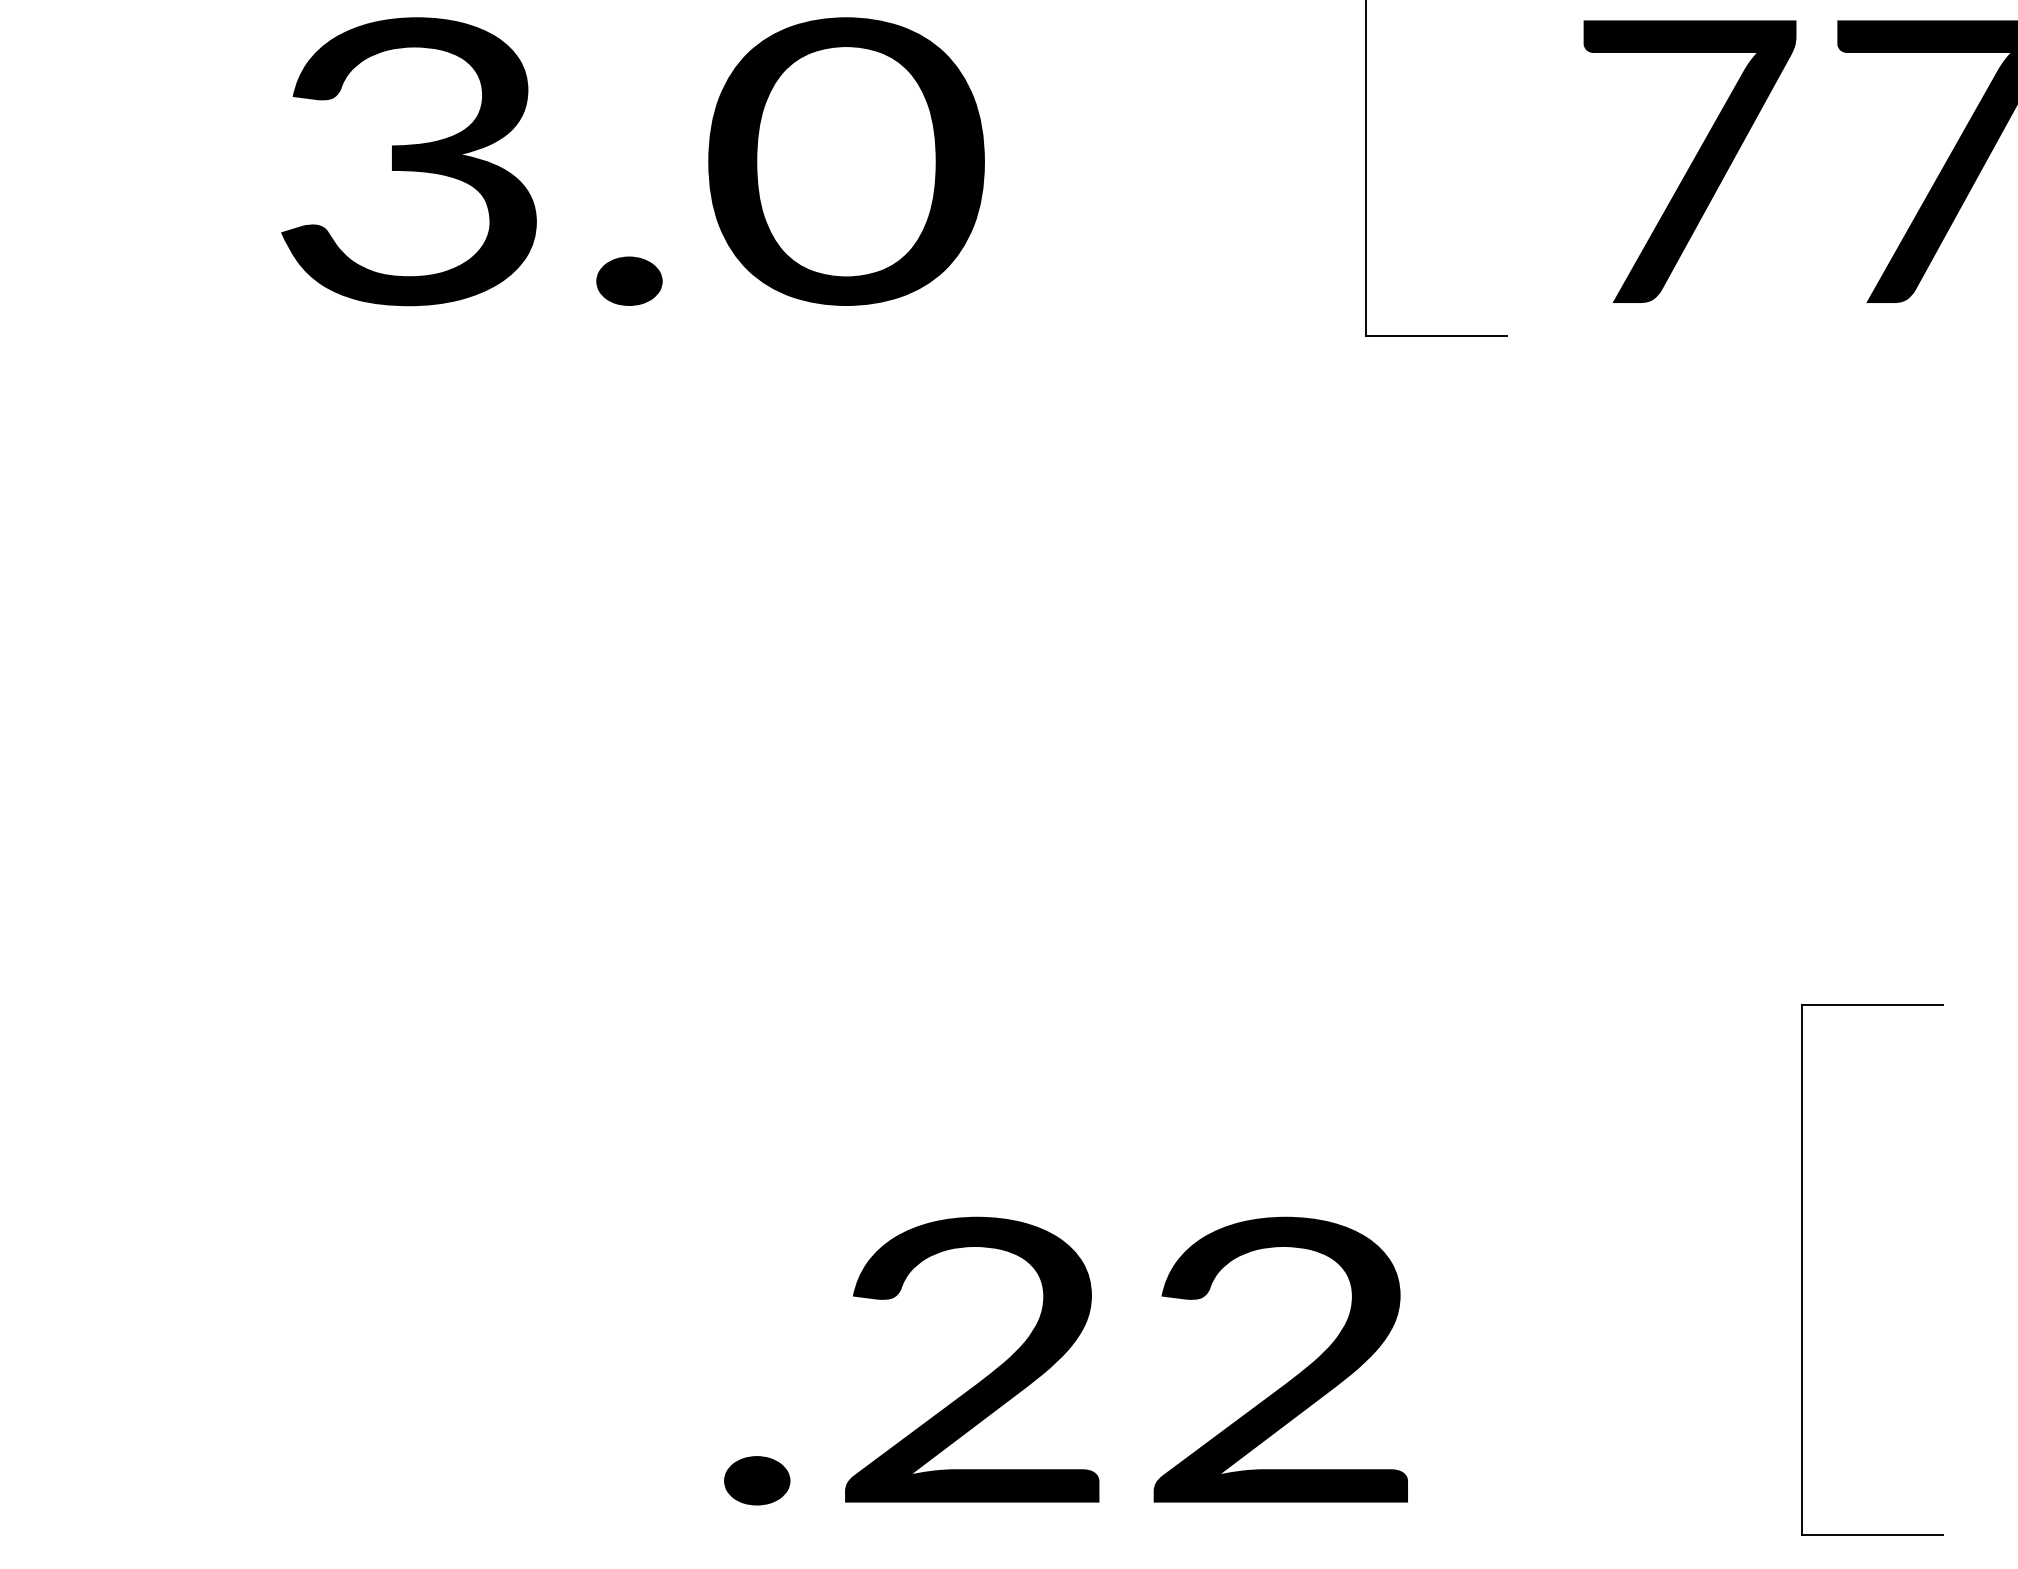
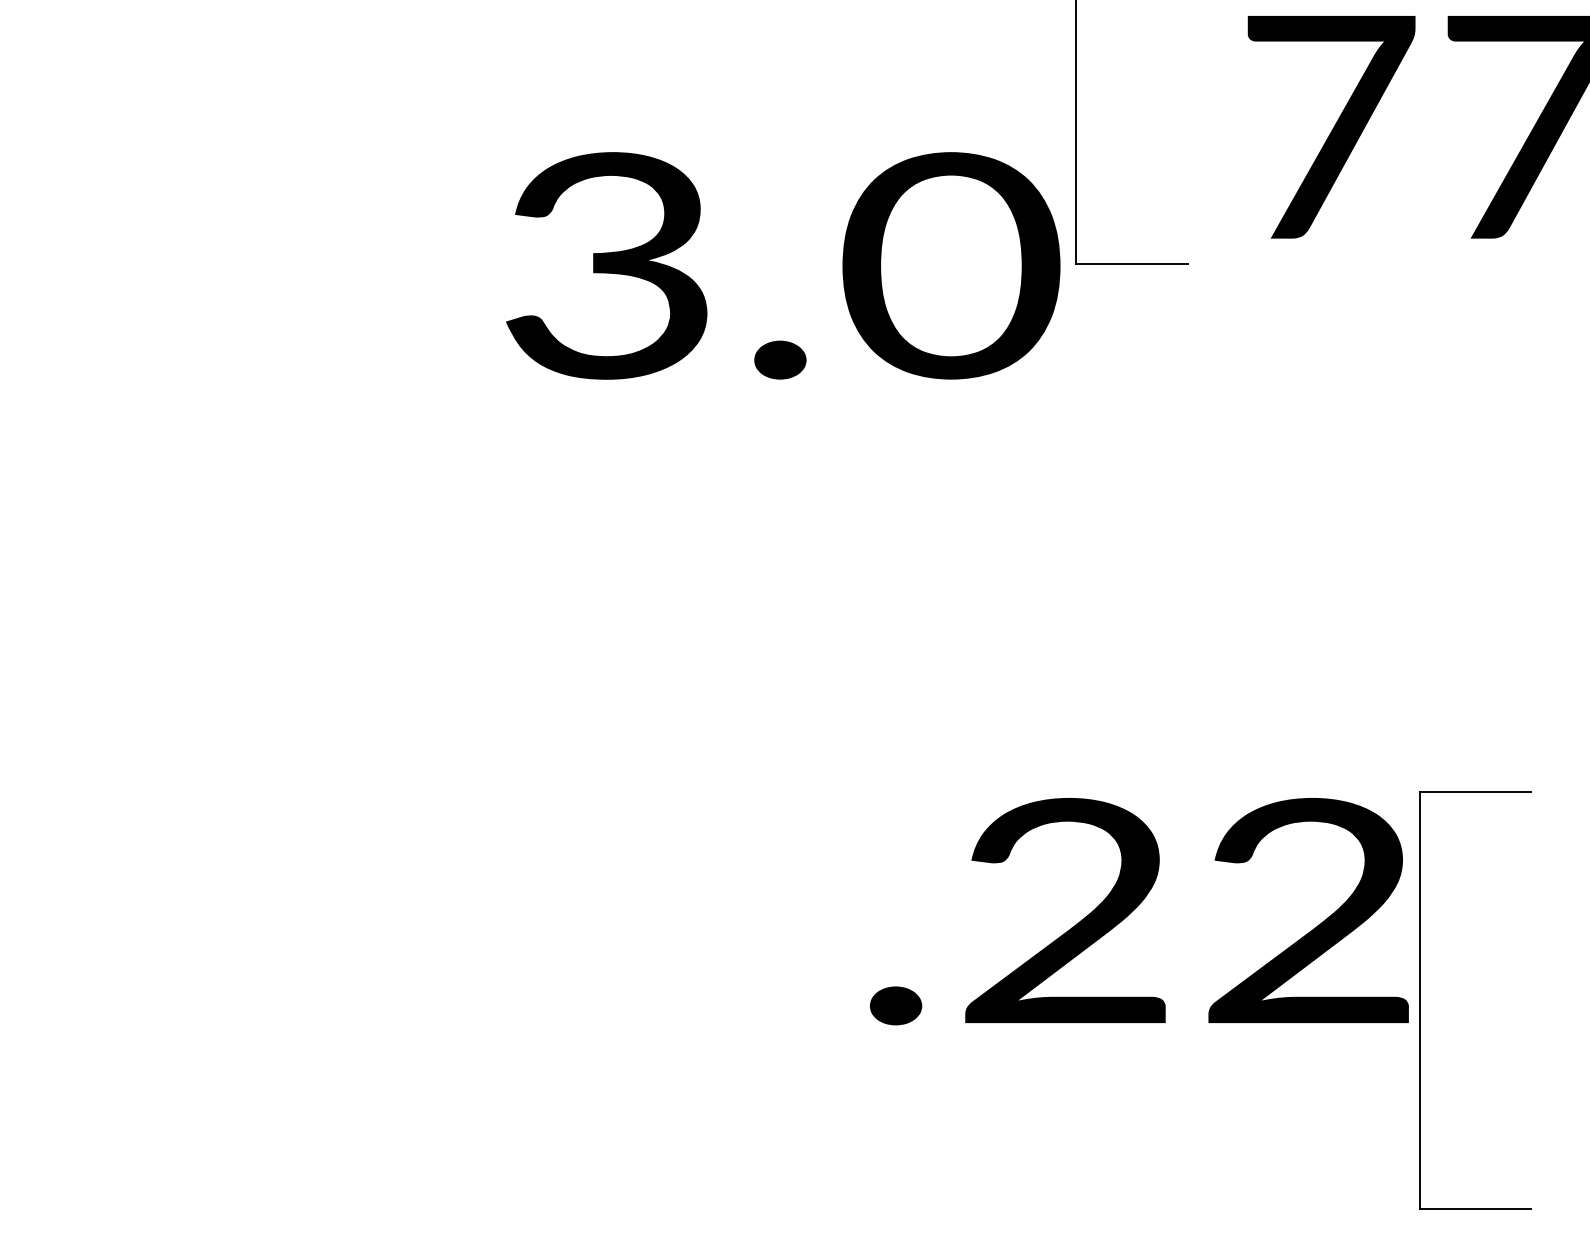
text: (632, 161) -> (782, 265), moved
text: (1065, 1360) -> (1138, 911), moved

